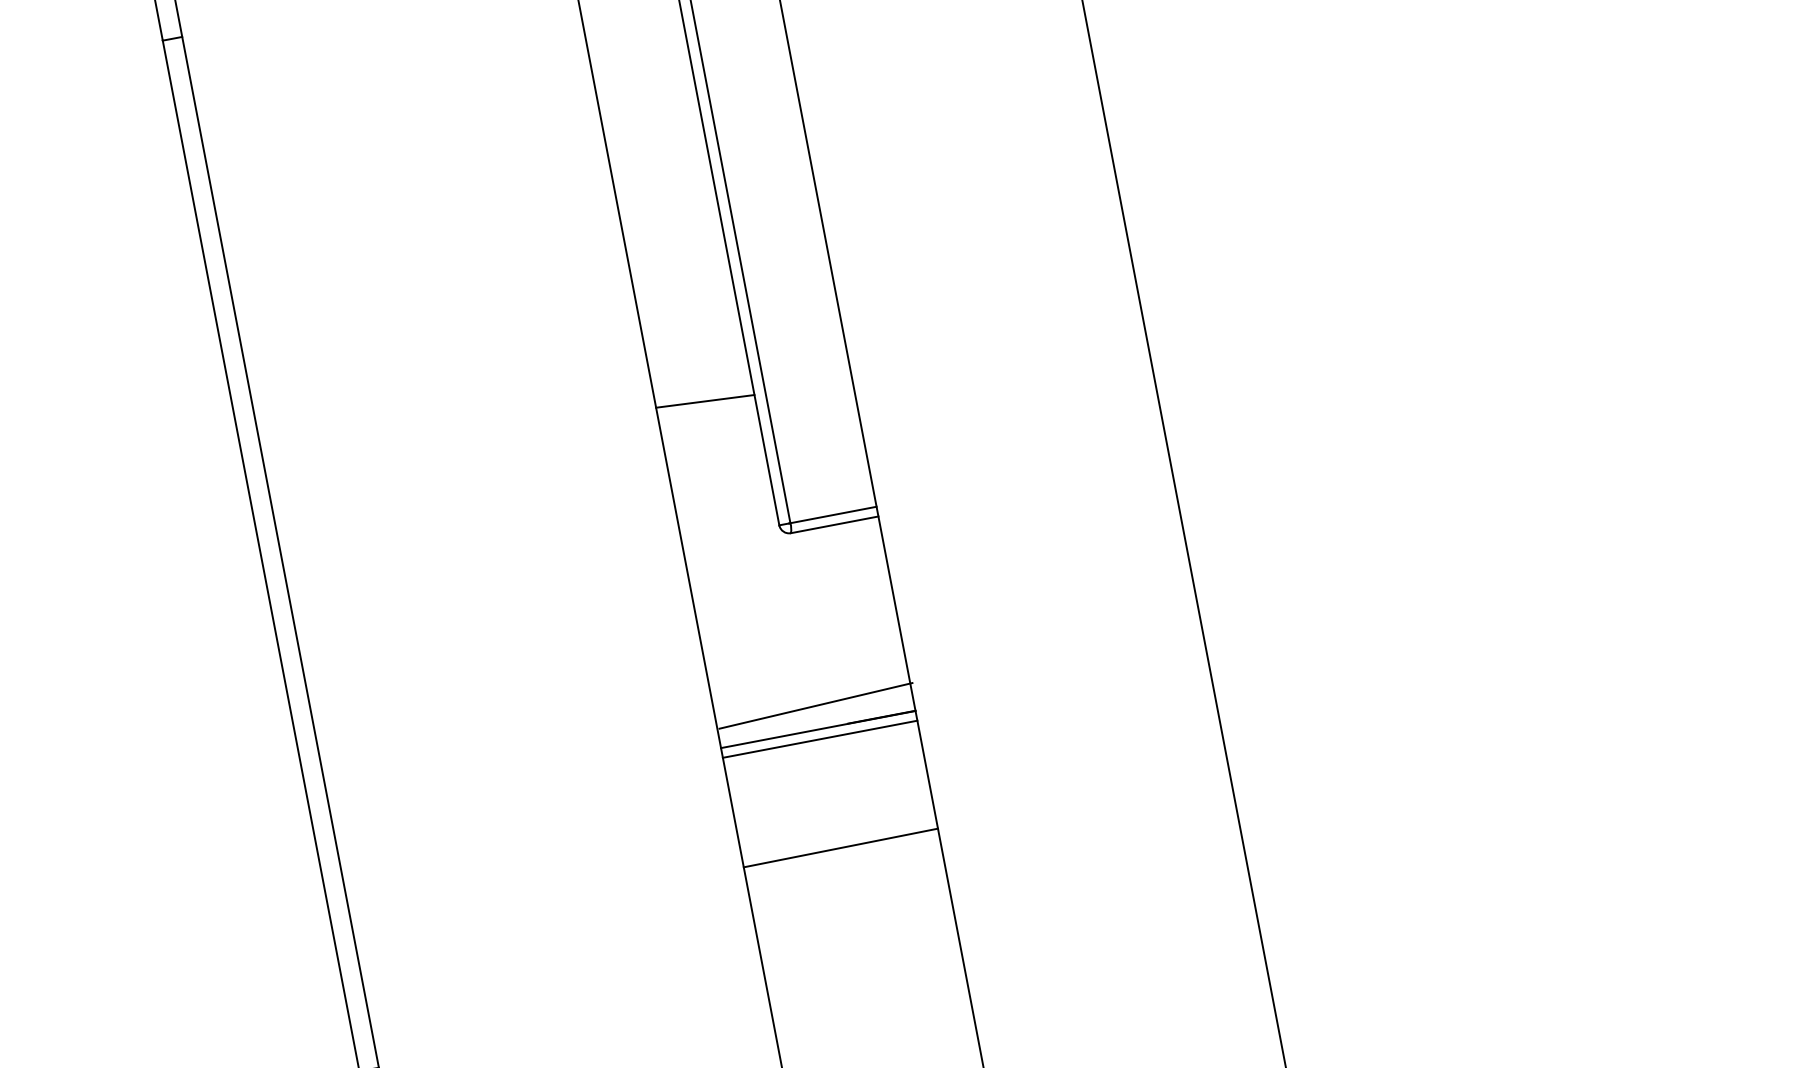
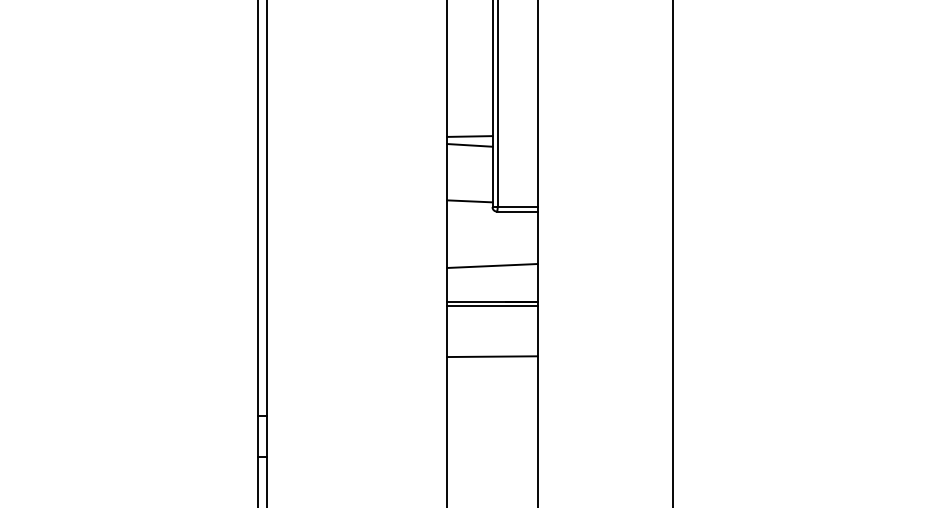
line: (700, 382) -> (469, 136), added
line: (727, 522) -> (469, 201), added
line: (815, 704) -> (492, 265), moved

